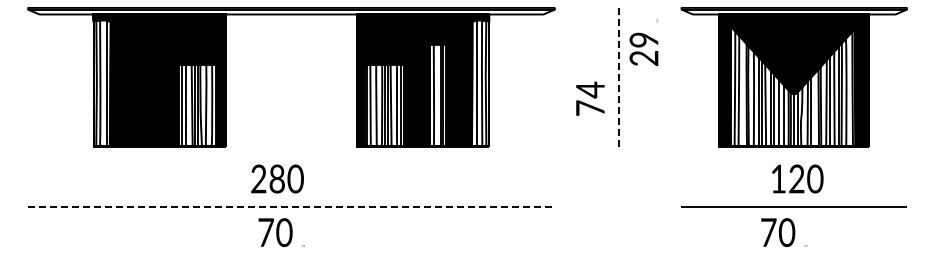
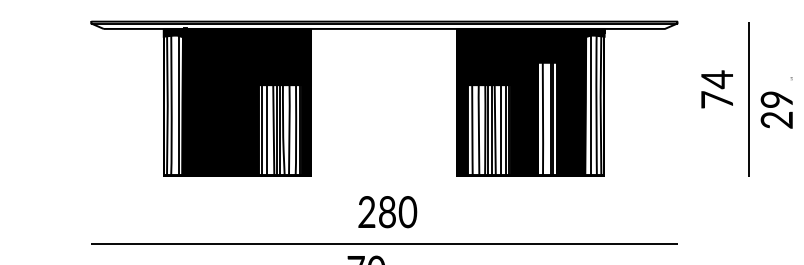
text: (643, 42) -> (776, 102), moved
line: (618, 77) -> (748, 99), dashed -> solid
text: (590, 98) -> (717, 89), moved
text: (277, 178) -> (387, 211), moved
line: (291, 207) -> (384, 243), dashed -> solid

